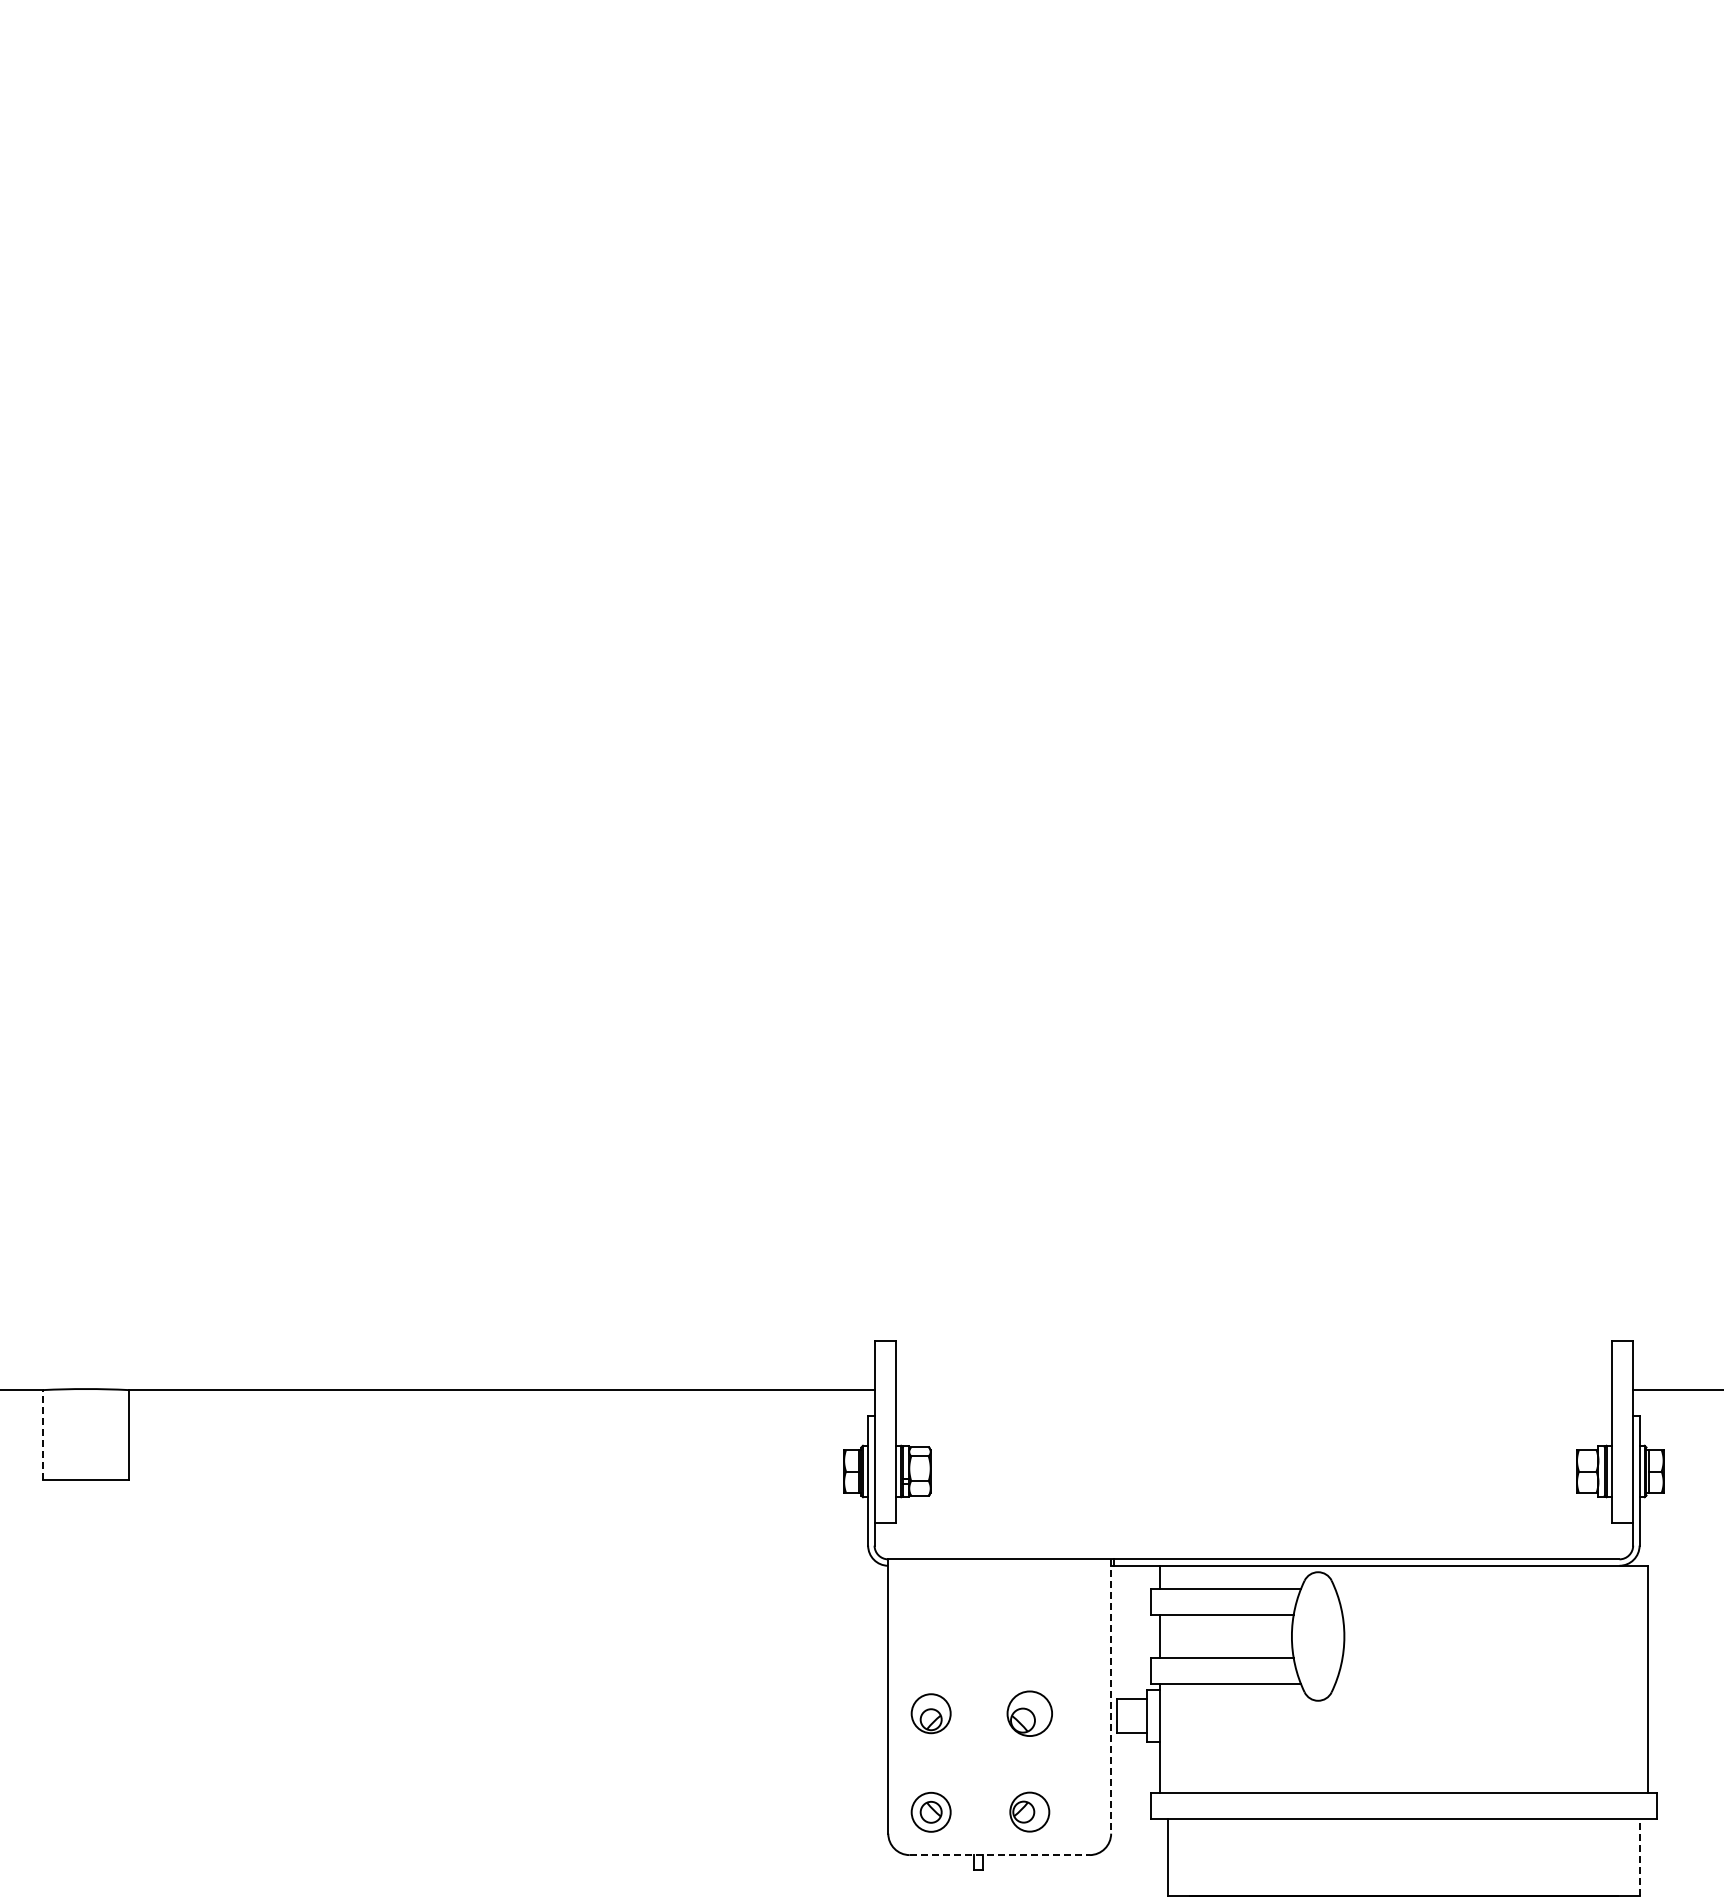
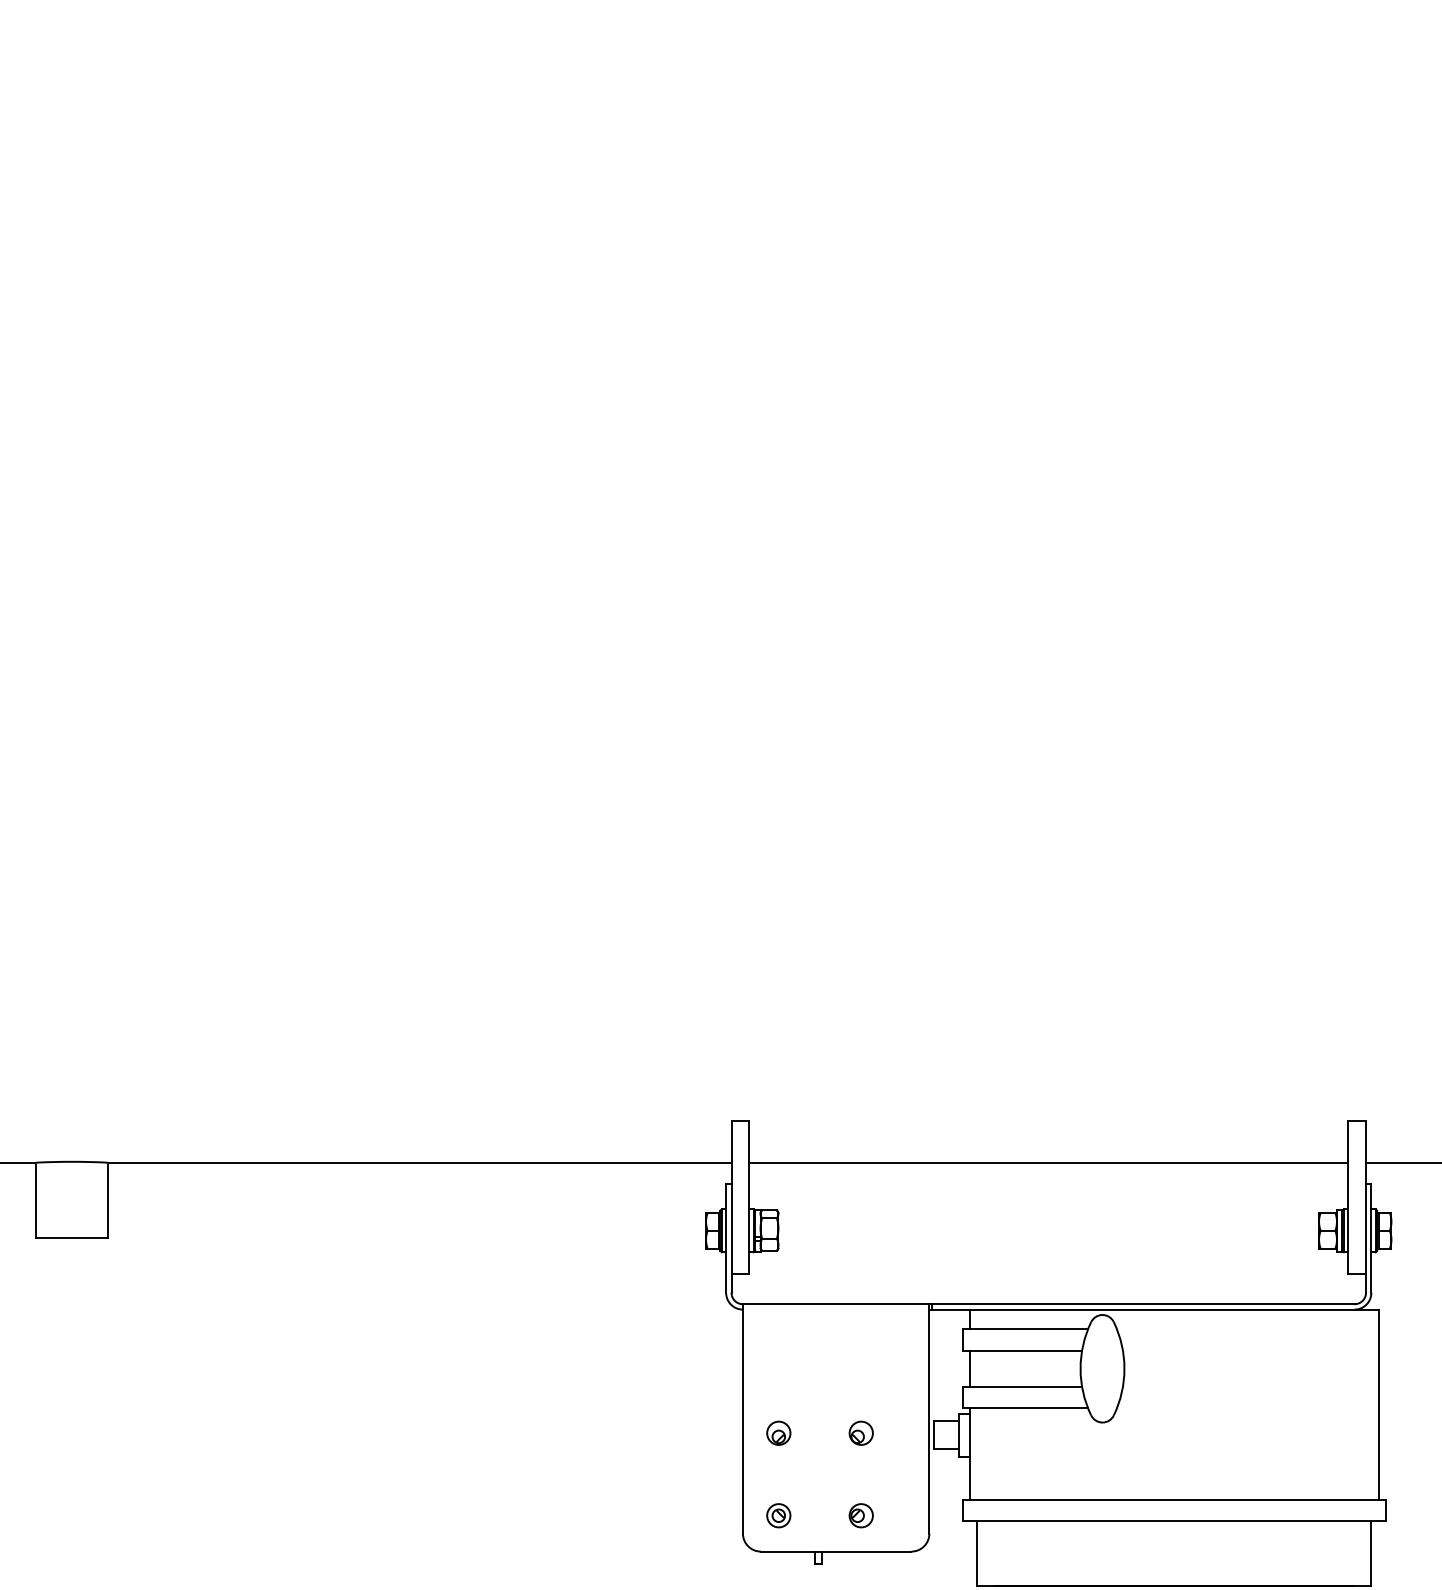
line: (1253, 1390) -> (1048, 1163), added
line: (43, 1434) -> (36, 1199), dashed -> solid
line: (1111, 1697) -> (929, 1419), dashed -> solid
part: (930, 1713) -> (778, 1433), size x0.71
part: (1029, 1713) -> (861, 1433), size x0.62
part: (930, 1811) -> (778, 1515), size x0.71
part: (1029, 1812) -> (861, 1515), size x0.71
line: (1000, 1855) -> (836, 1551), dashed -> solid
line: (1639, 1857) -> (1371, 1553), dashed -> solid

